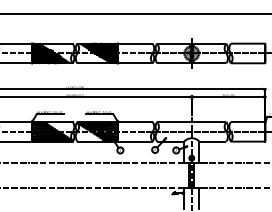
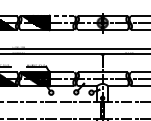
line: (135, 43) -> (62, 15), solid -> dashed

